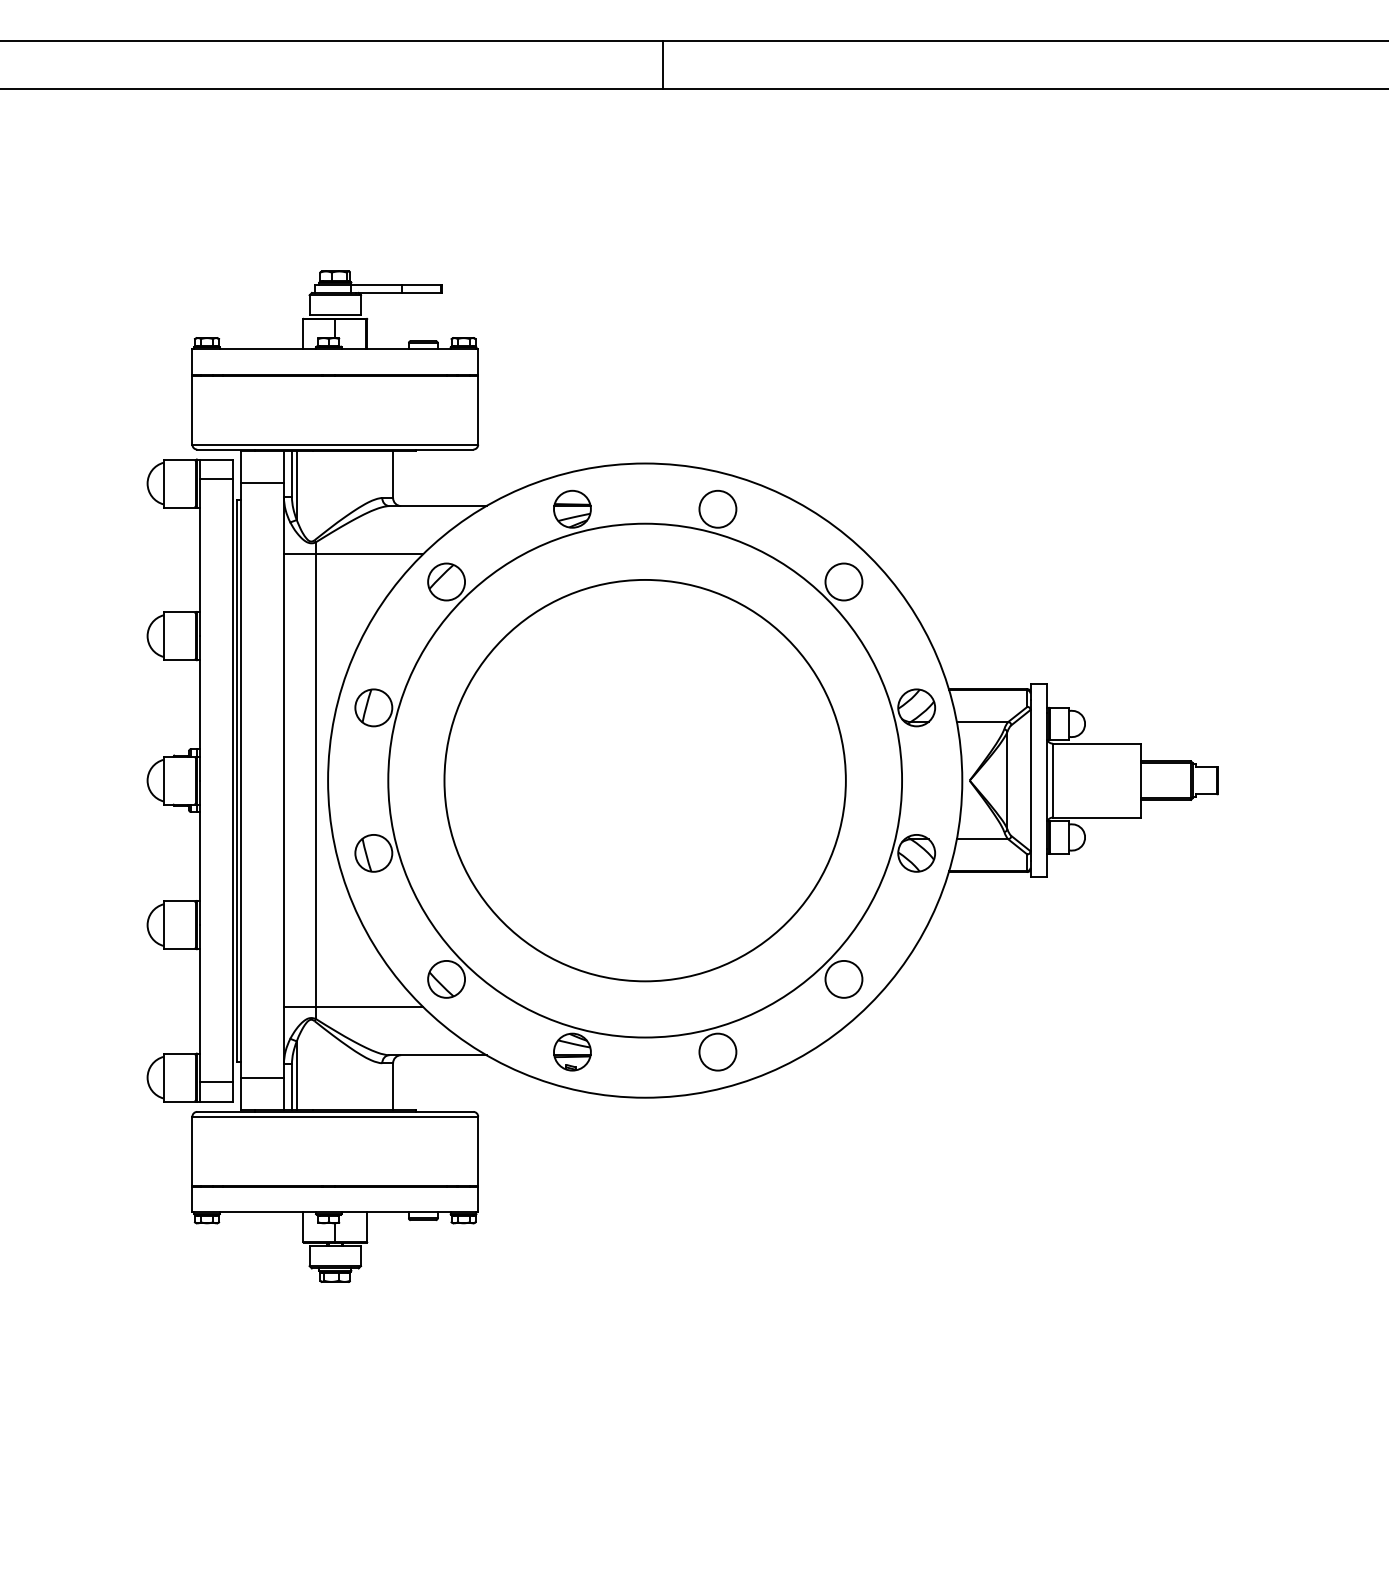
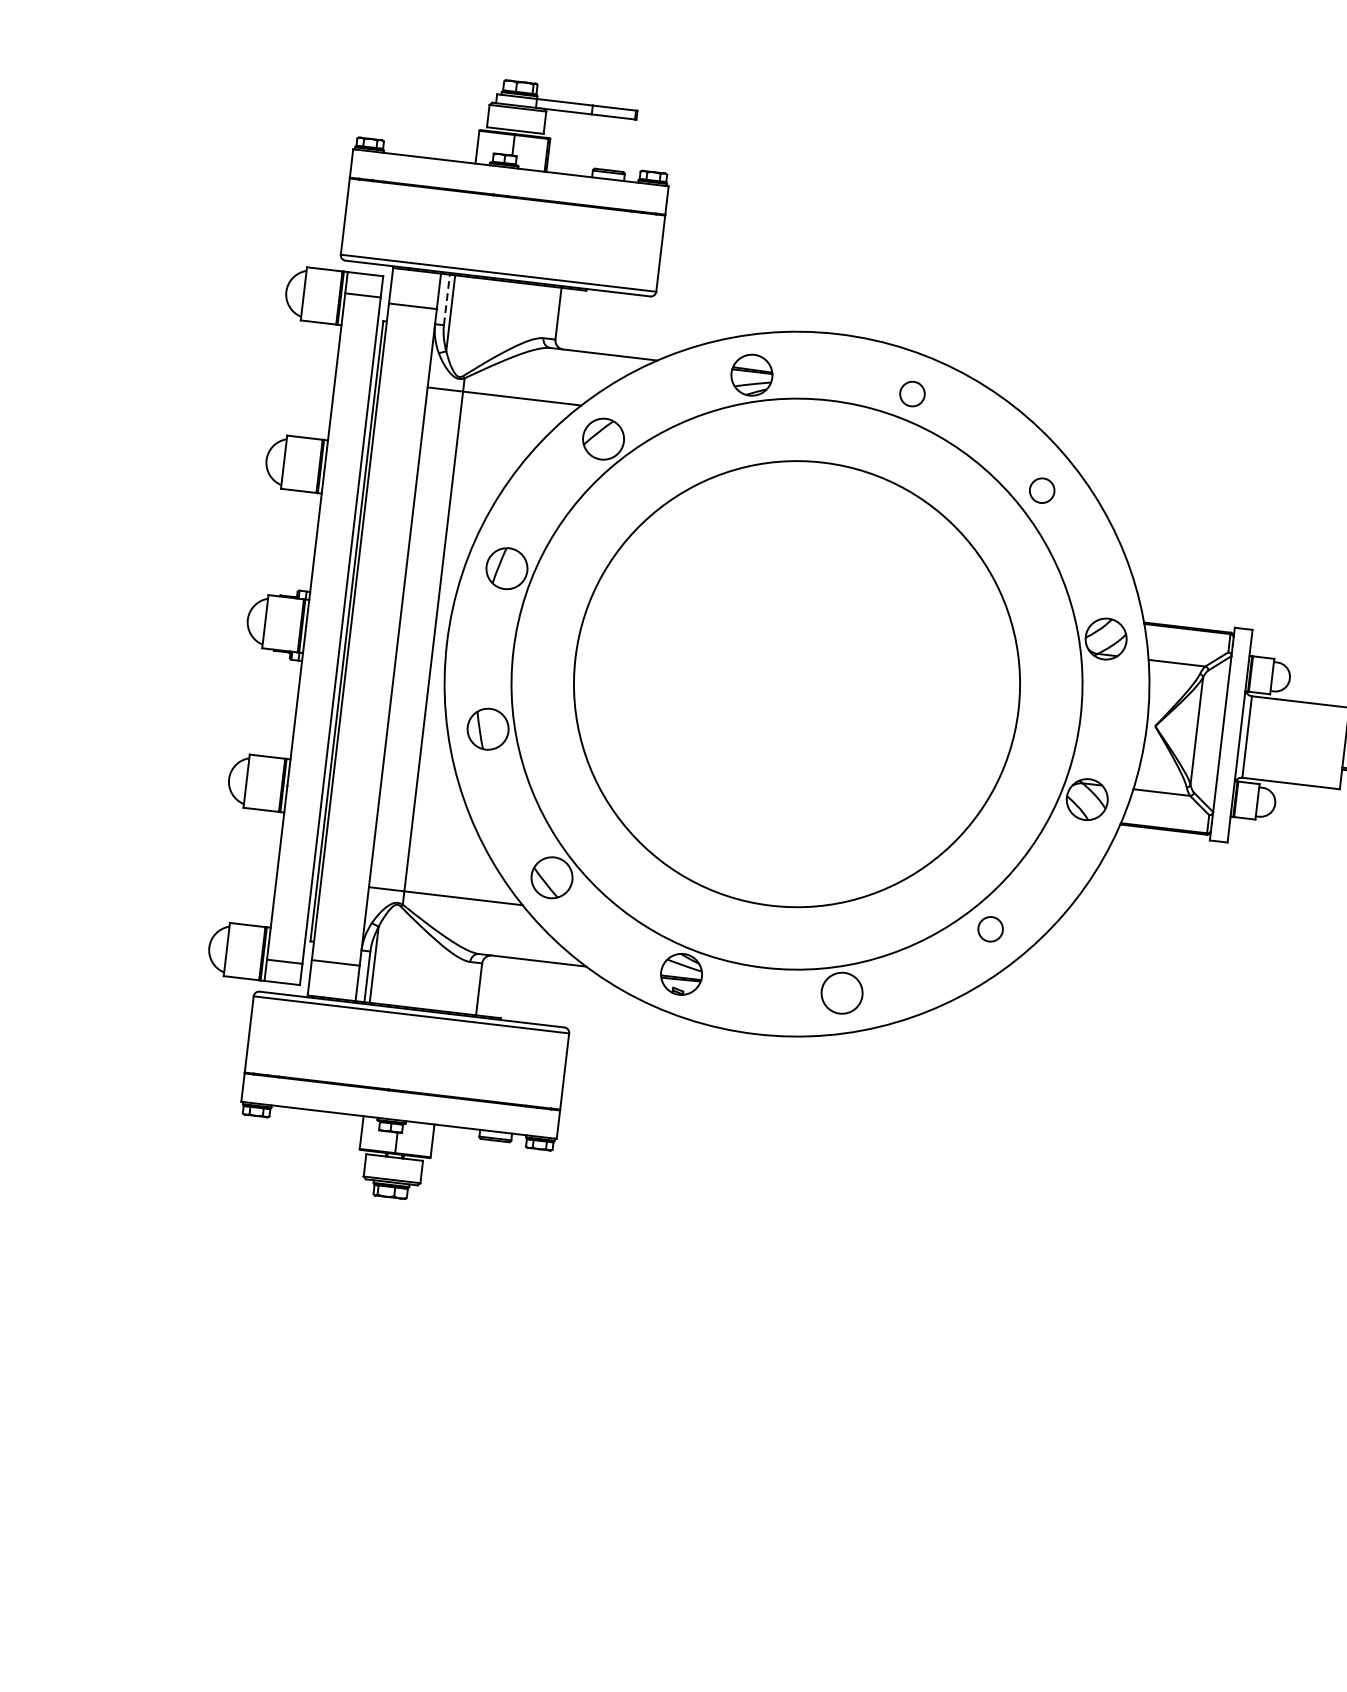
line: (291, 474) -> (446, 300), solid -> dashed
circle: (717, 508) -> (912, 393), size x0.6
circle: (843, 581) -> (1041, 490), size x0.6
circle: (843, 978) -> (990, 928), size x0.6

